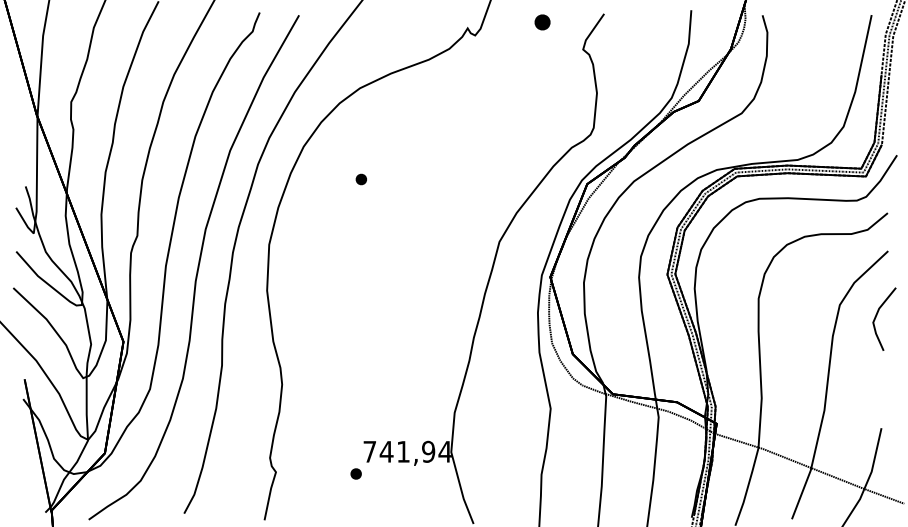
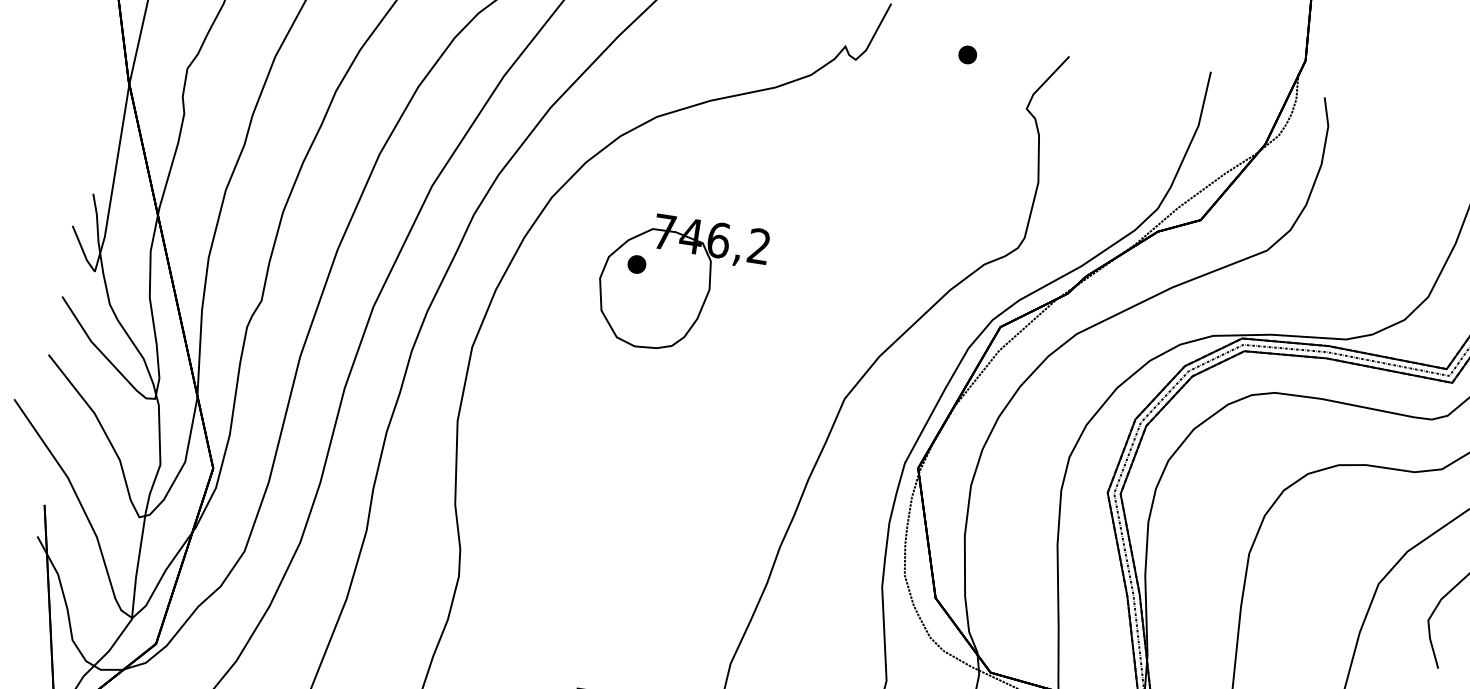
part: (542, 21) -> (967, 53), size x0.71
part: (389, 188) -> (680, 285), added

